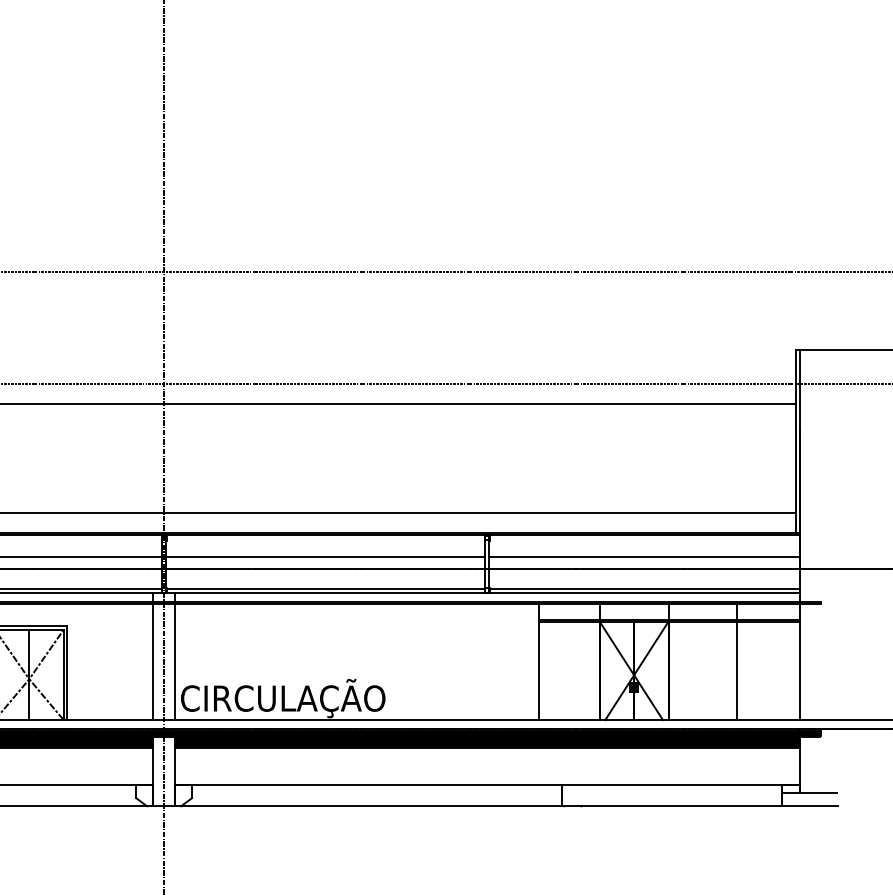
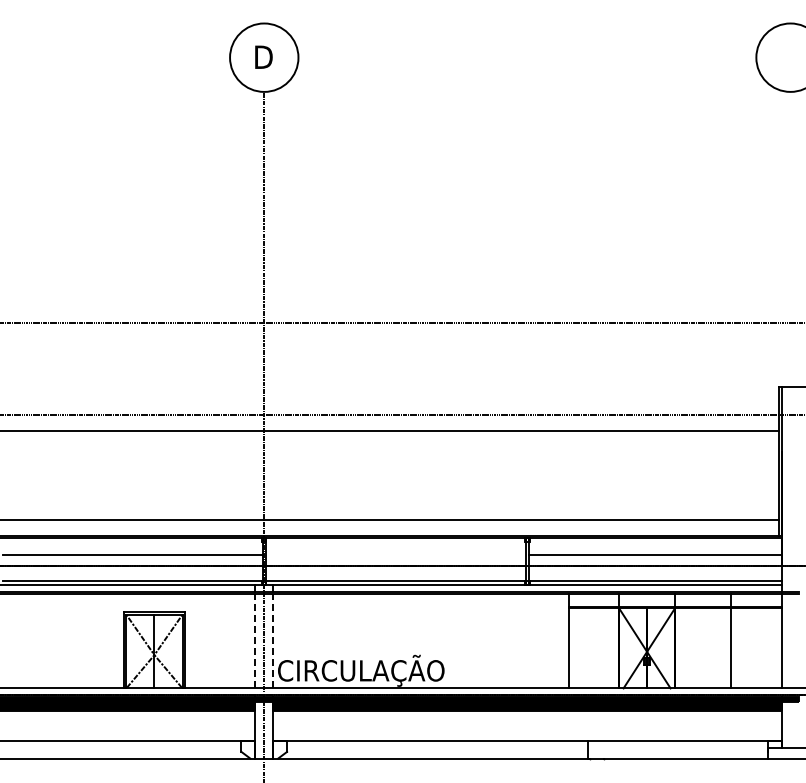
line: (325, 556) -> (395, 555), removed
line: (153, 661) -> (255, 640), solid -> dashed
line: (175, 661) -> (273, 640), solid -> dashed

